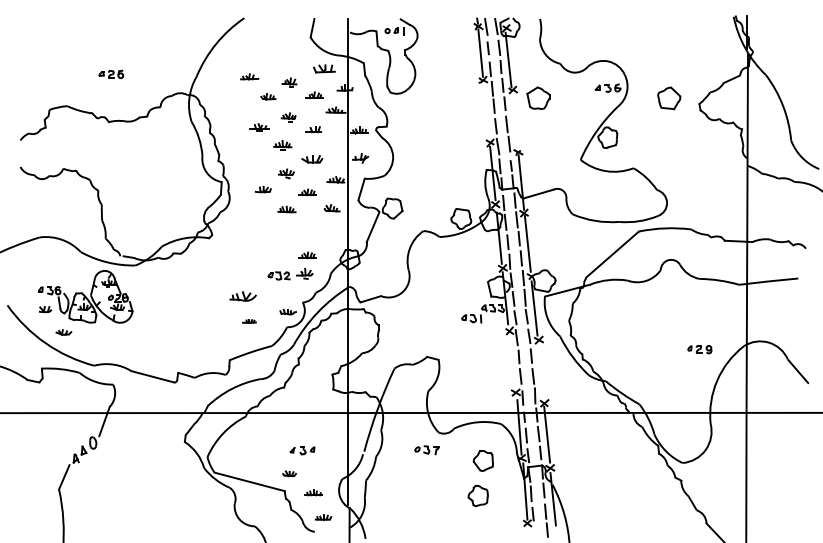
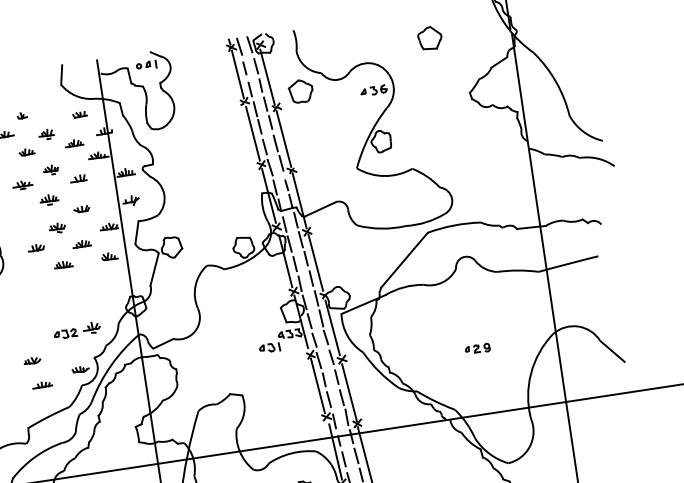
part: (268, 60) -> (21, 114), added
part: (323, 68) -> (79, 114), size x0.62
part: (538, 97) -> (300, 90), moved
part: (669, 98) -> (430, 38), moved
line: (486, 111) -> (252, 133), added
line: (515, 120) -> (284, 138), added
part: (312, 158) -> (81, 208), size x0.71
part: (307, 255) -> (91, 308), removed
part: (243, 296) -> (32, 360), size x0.62
part: (249, 321) -> (42, 385), size x1.43
part: (699, 349) -> (477, 348), moved
line: (511, 361) -> (317, 385), added
line: (541, 372) -> (349, 392), added

